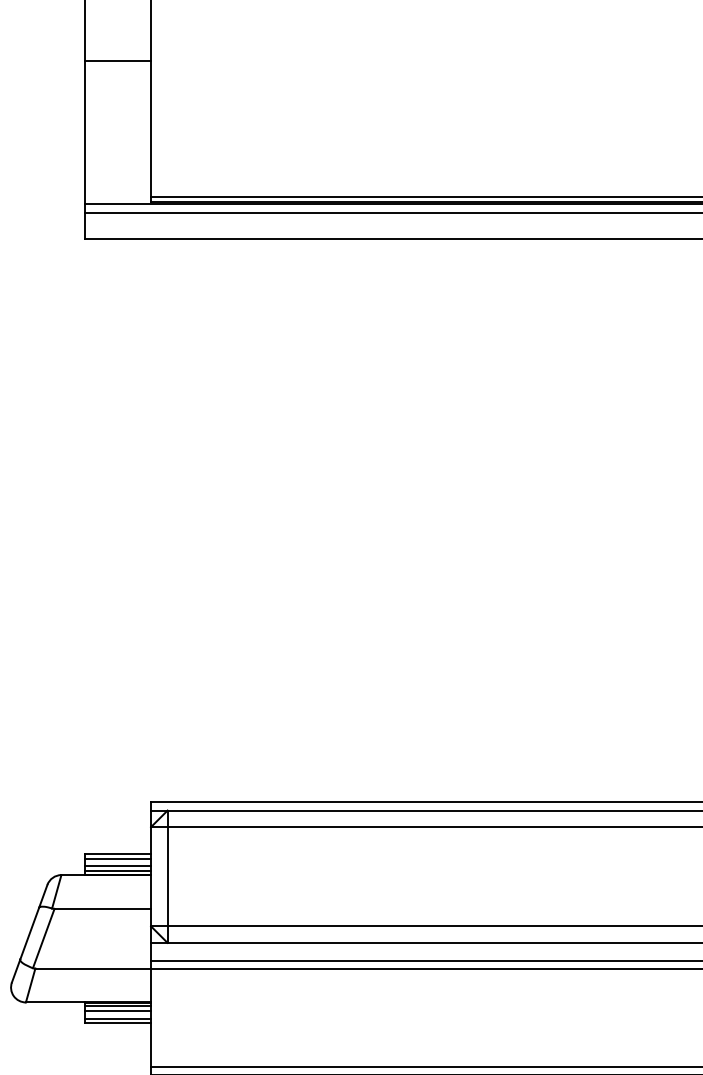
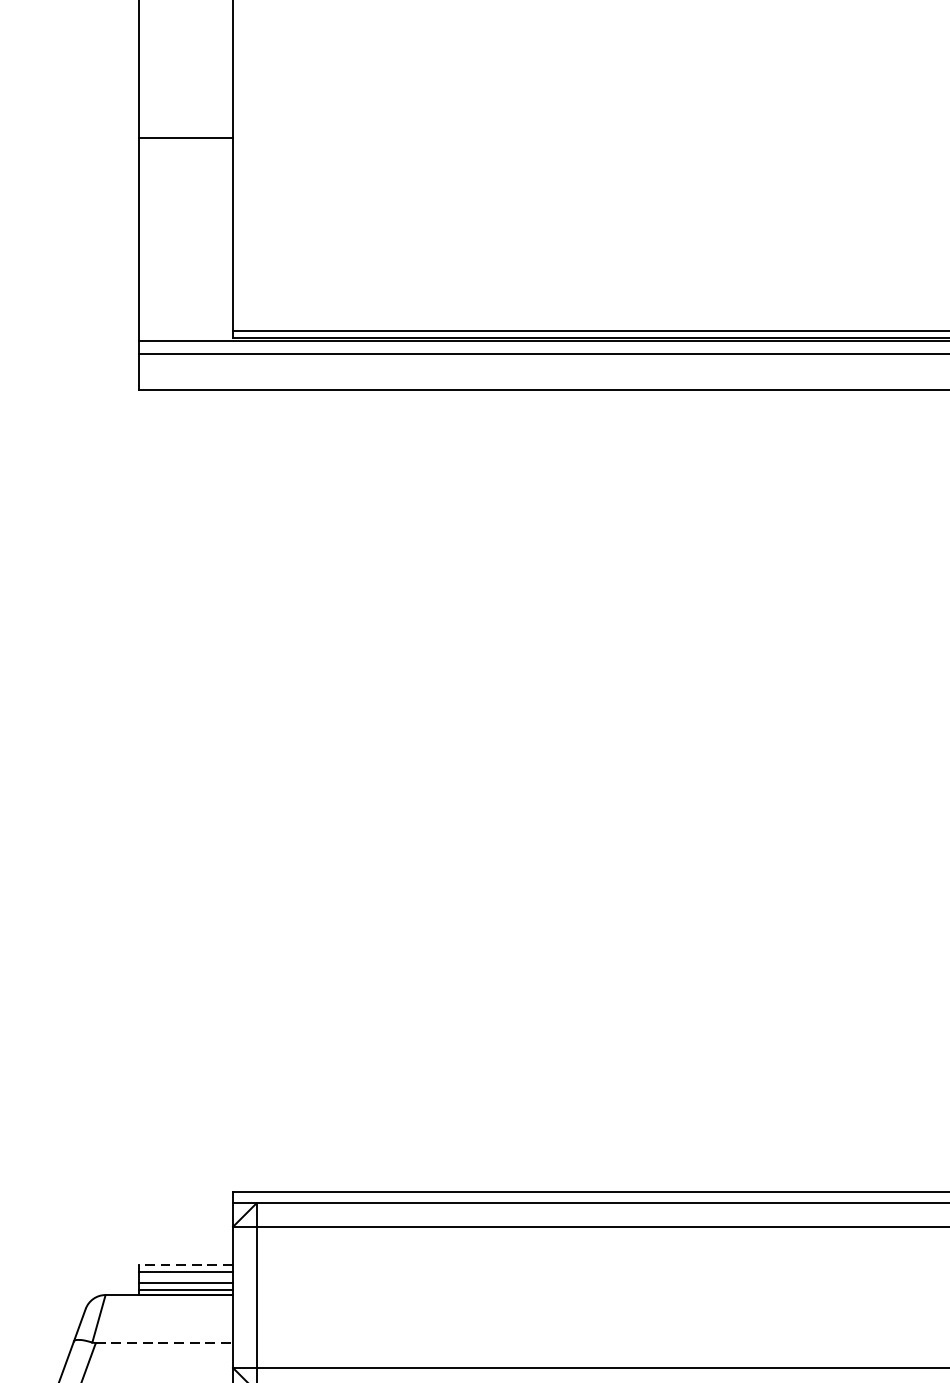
line: (117, 854) -> (185, 1265), solid -> dashed
line: (103, 908) -> (165, 1342), solid -> dashed

